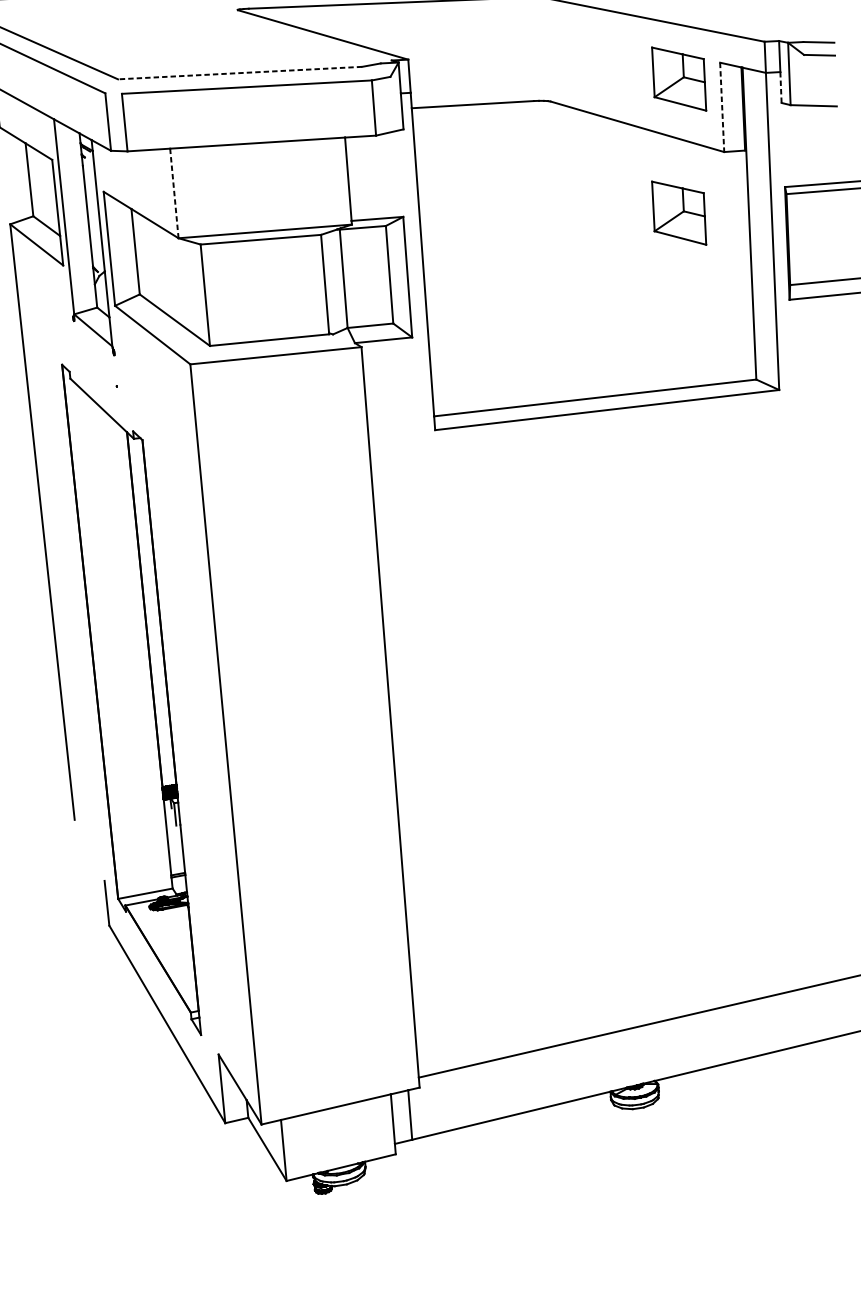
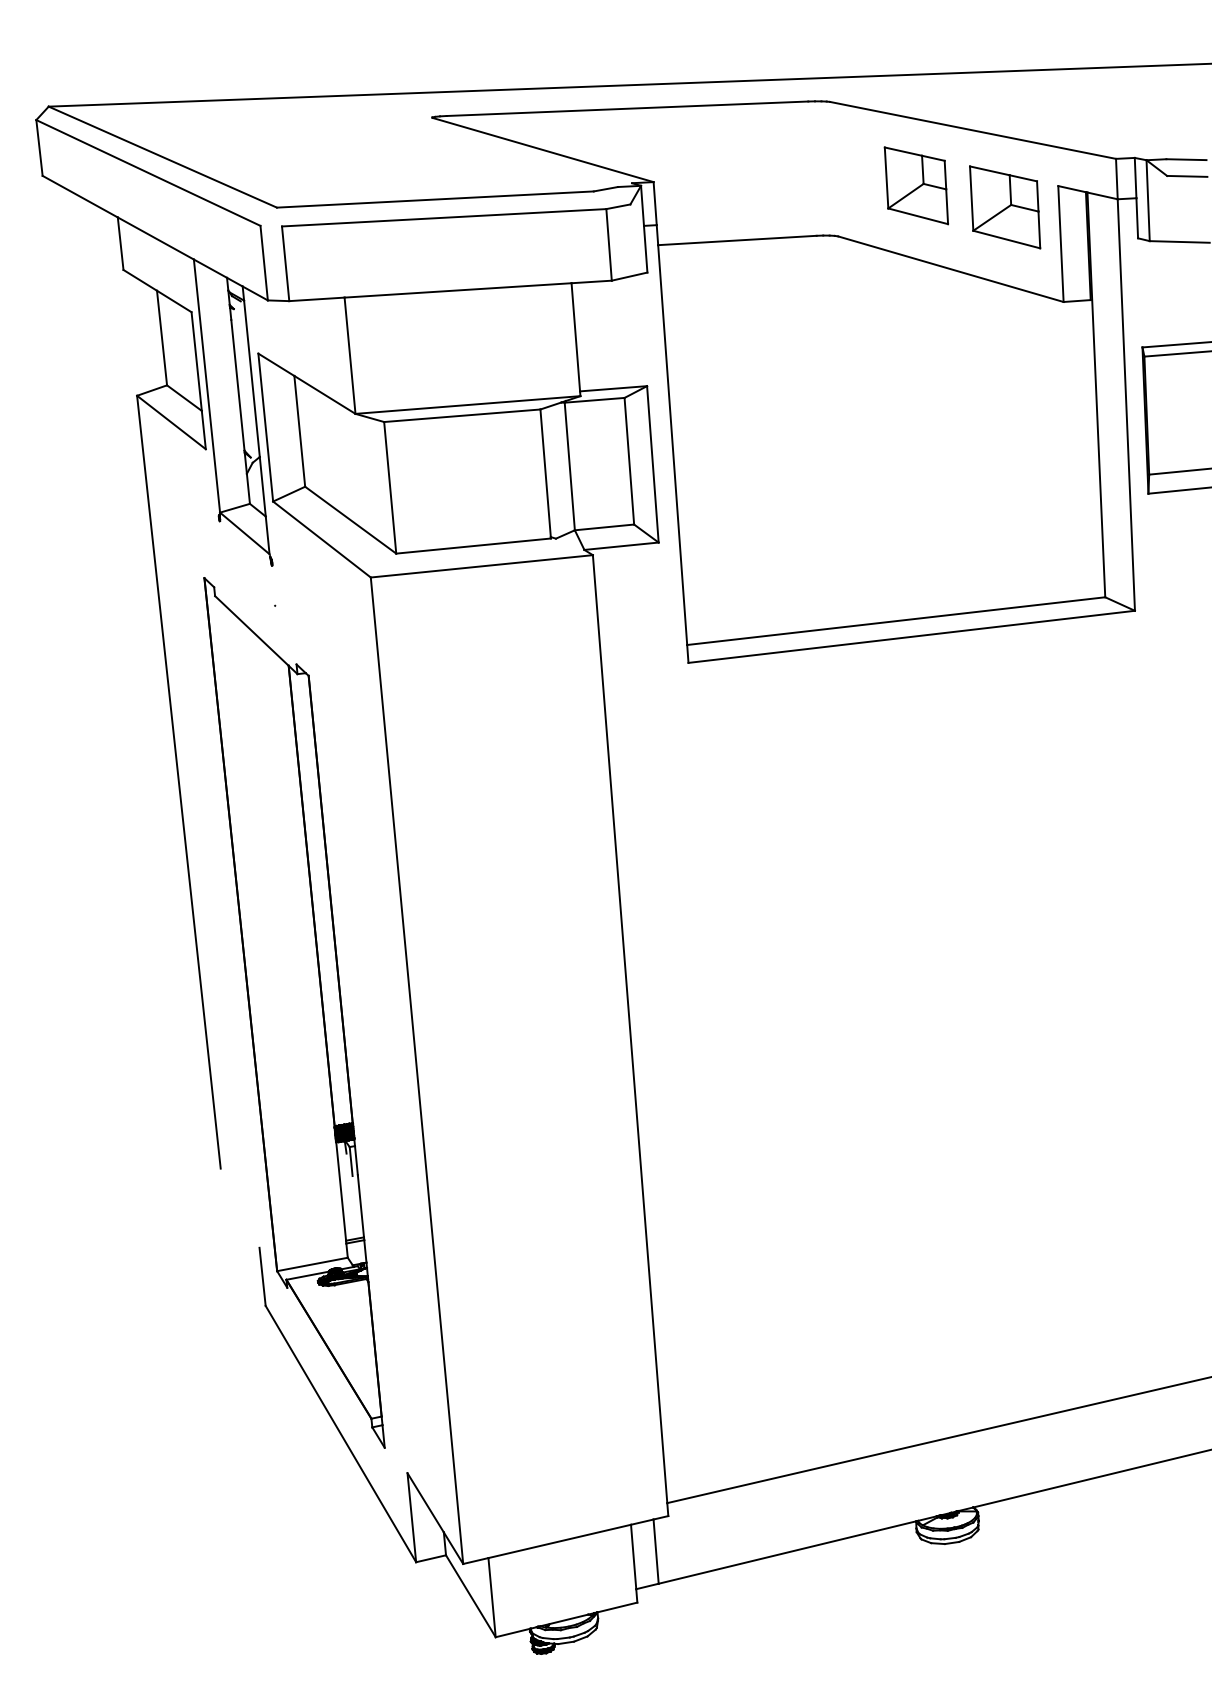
part: (610, 62) -> (915, 185), added
line: (240, 73) -> (435, 199), dashed -> solid
line: (781, 87) -> (1137, 218), dashed -> solid
line: (721, 107) -> (1060, 244), dashed -> solid
line: (174, 194) -> (350, 356), dashed -> solid
part: (679, 213) -> (1005, 381), removed

